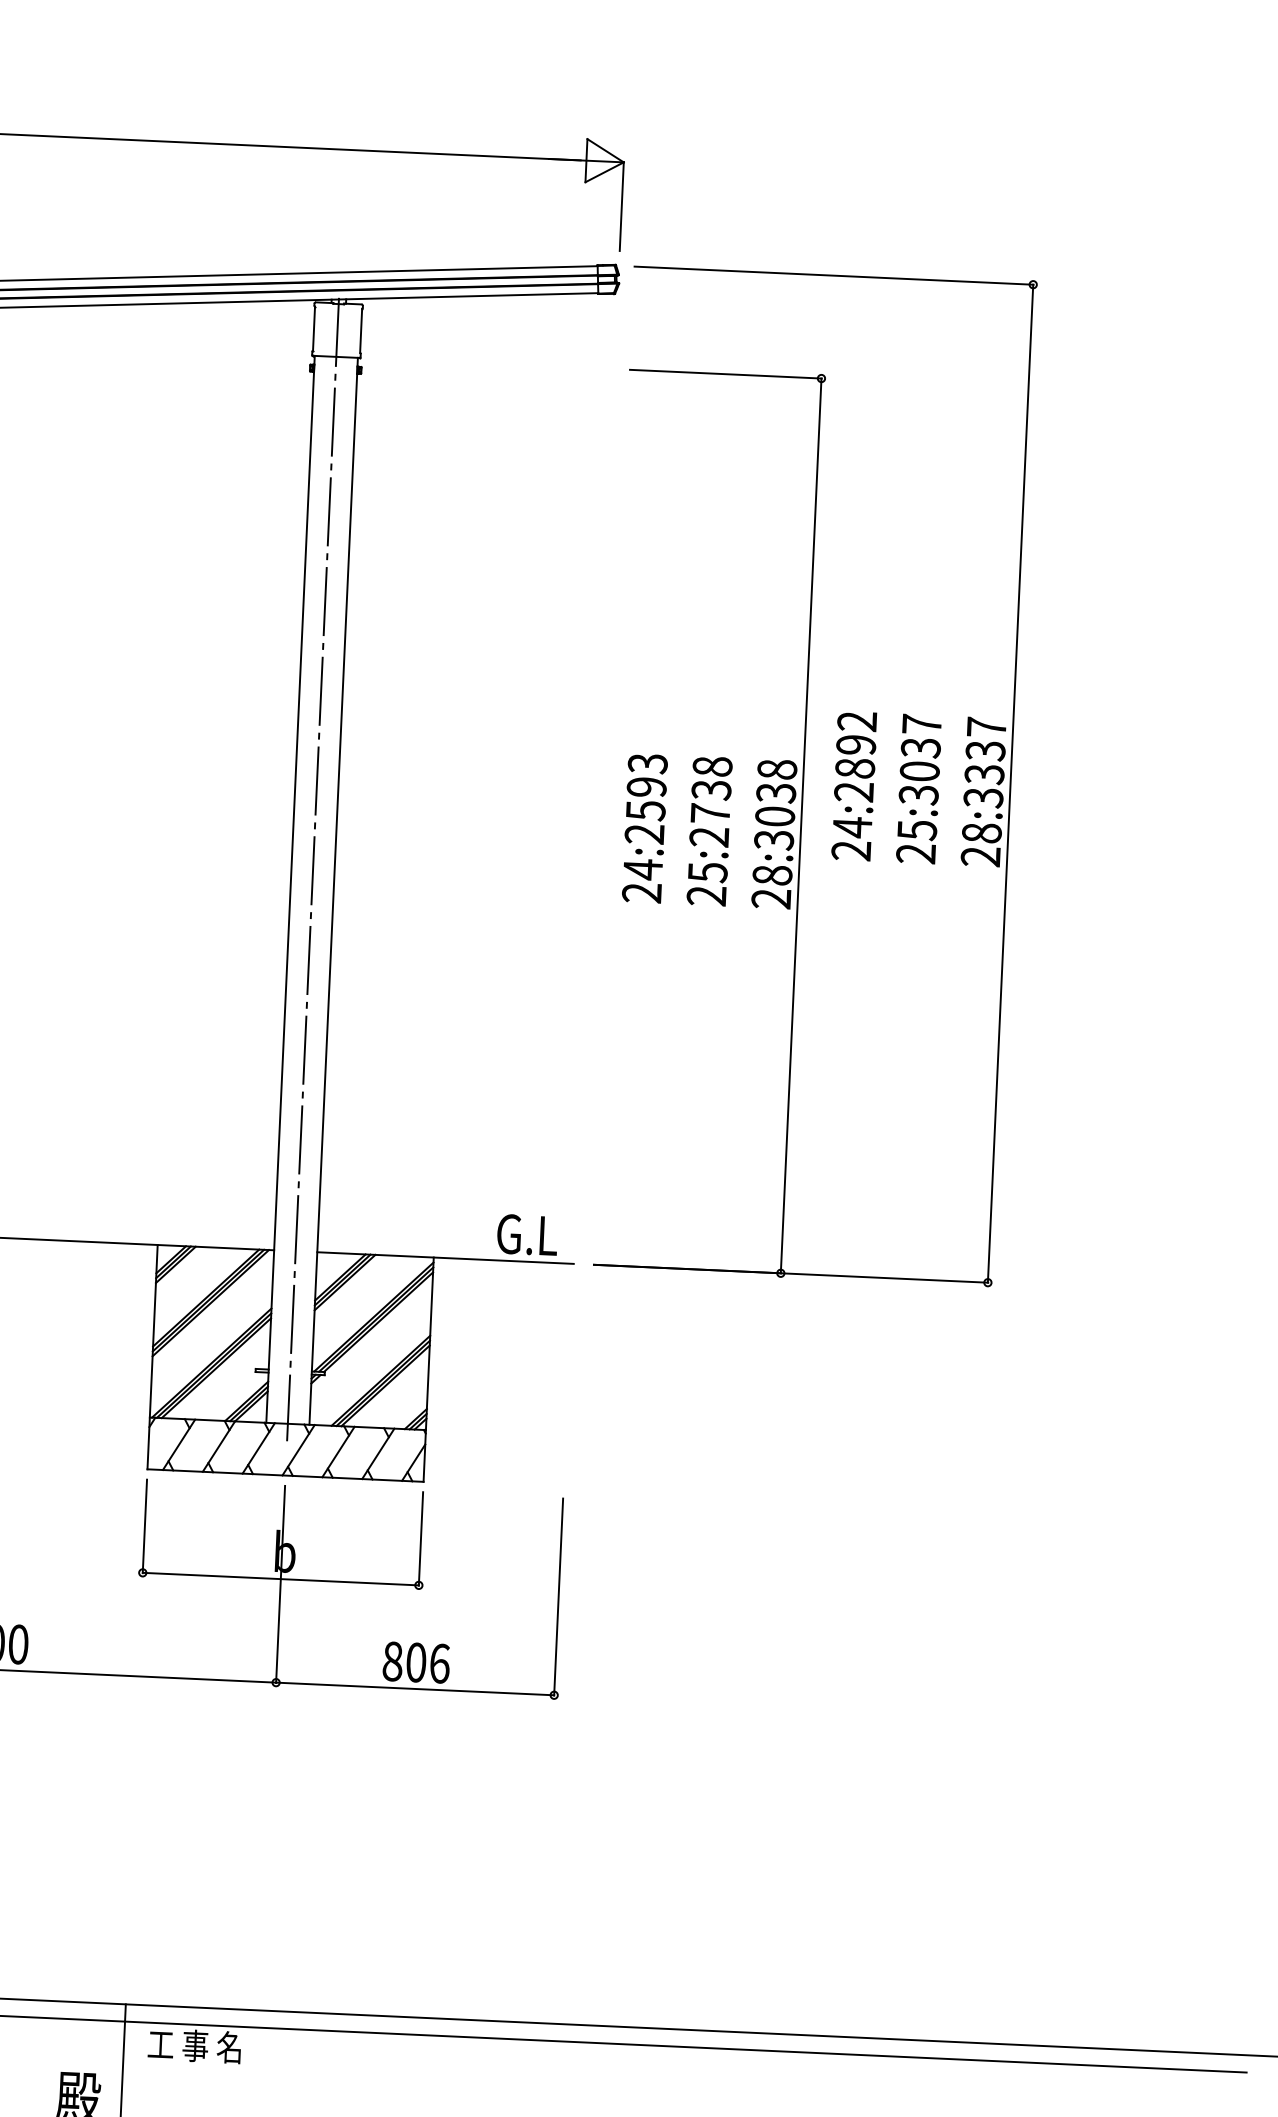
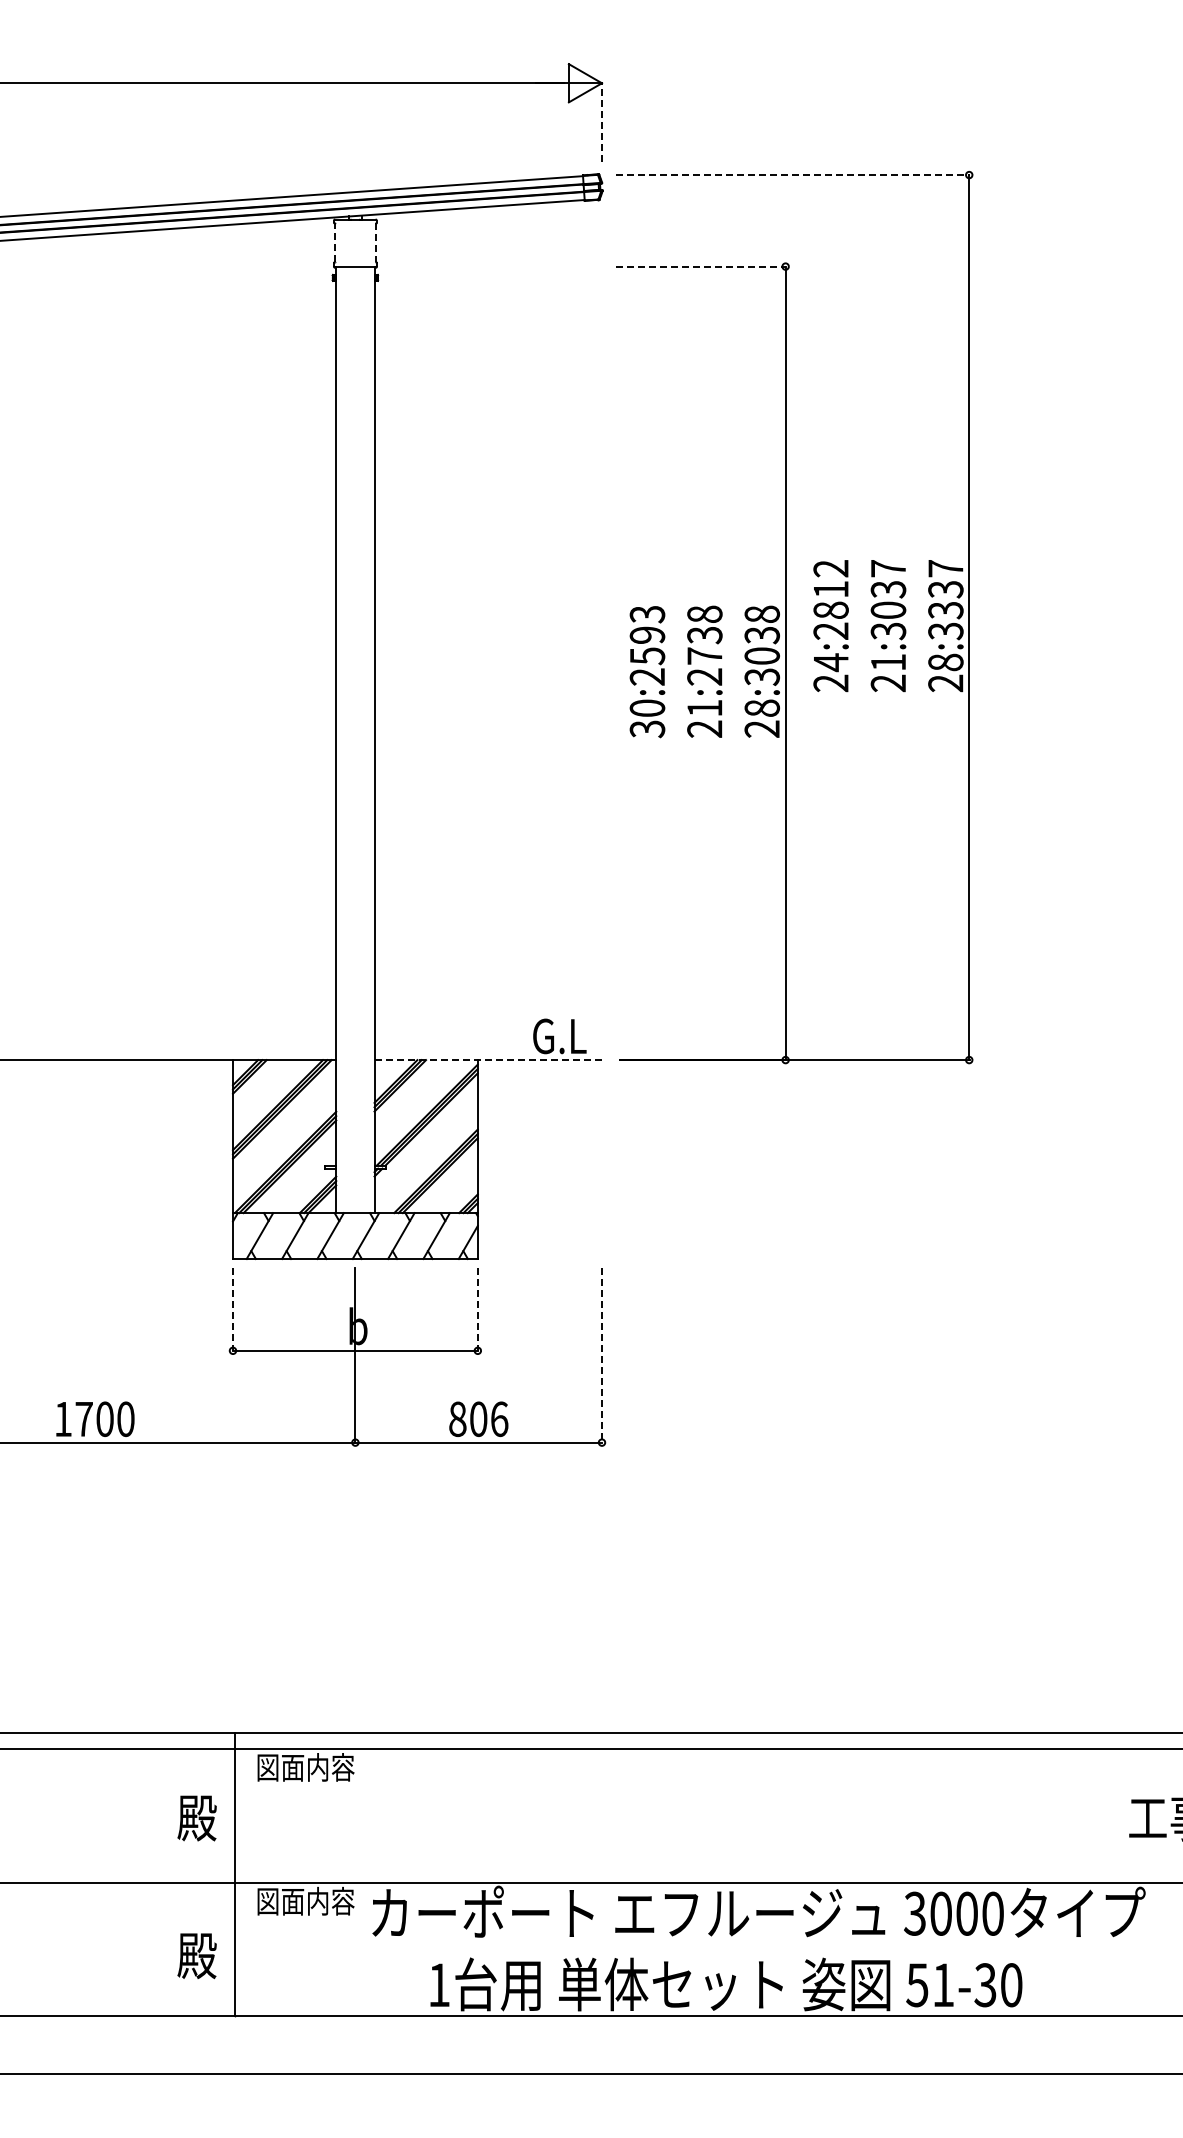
line: (621, 205) -> (601, 121), solid -> dashed
line: (833, 276) -> (792, 175), solid -> dashed
line: (314, 328) -> (334, 242), solid -> dashed
line: (361, 331) -> (376, 243), solid -> dashed
line: (726, 374) -> (701, 266), solid -> dashed
text: (855, 744) -> (830, 589), 24:2892 -> 24:2812
text: (917, 830) -> (888, 662), 25:3037 -> 21:3037
line: (313, 869) -> (355, 721), removed
text: (707, 872) -> (704, 708), 25:2738 -> 21:2738
text: (642, 881) -> (647, 718), 24:2593 -> 30:2593
line: (445, 1258) -> (488, 1060), solid -> dashed
line: (145, 1527) -> (233, 1310), solid -> dashed
line: (420, 1539) -> (477, 1310), solid -> dashed
line: (558, 1598) -> (601, 1356), solid -> dashed
text: (203, 2046) -> (305, 1767), 工 事 名 -> 図面内容

